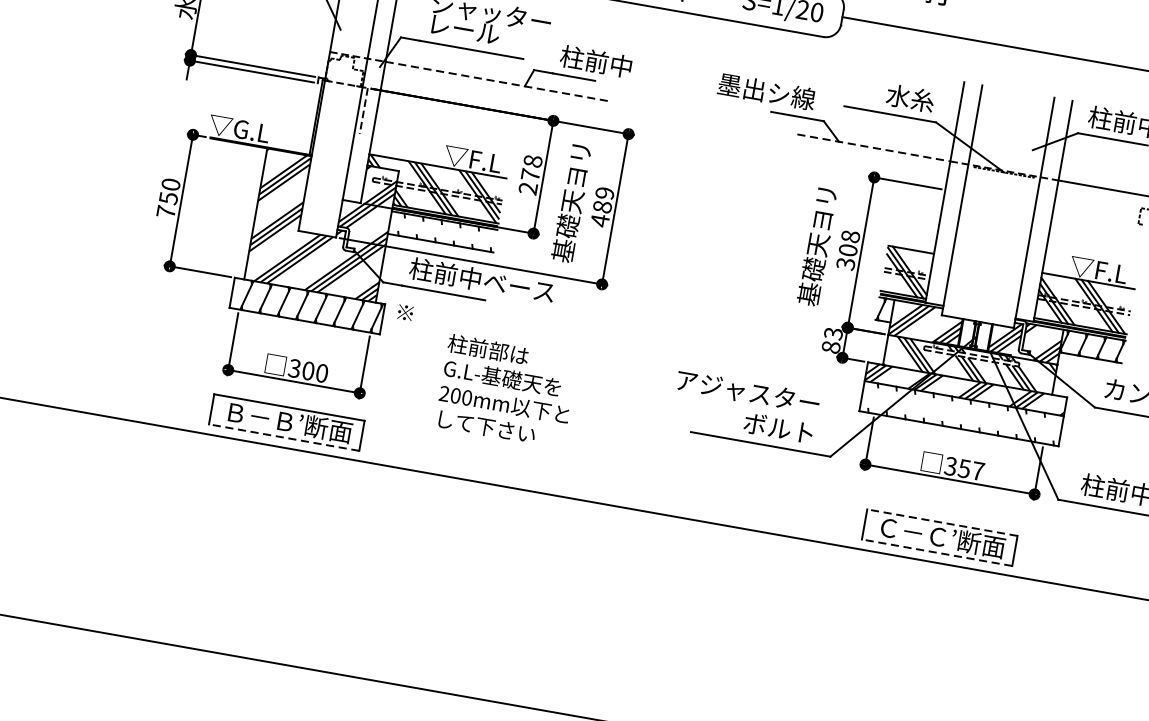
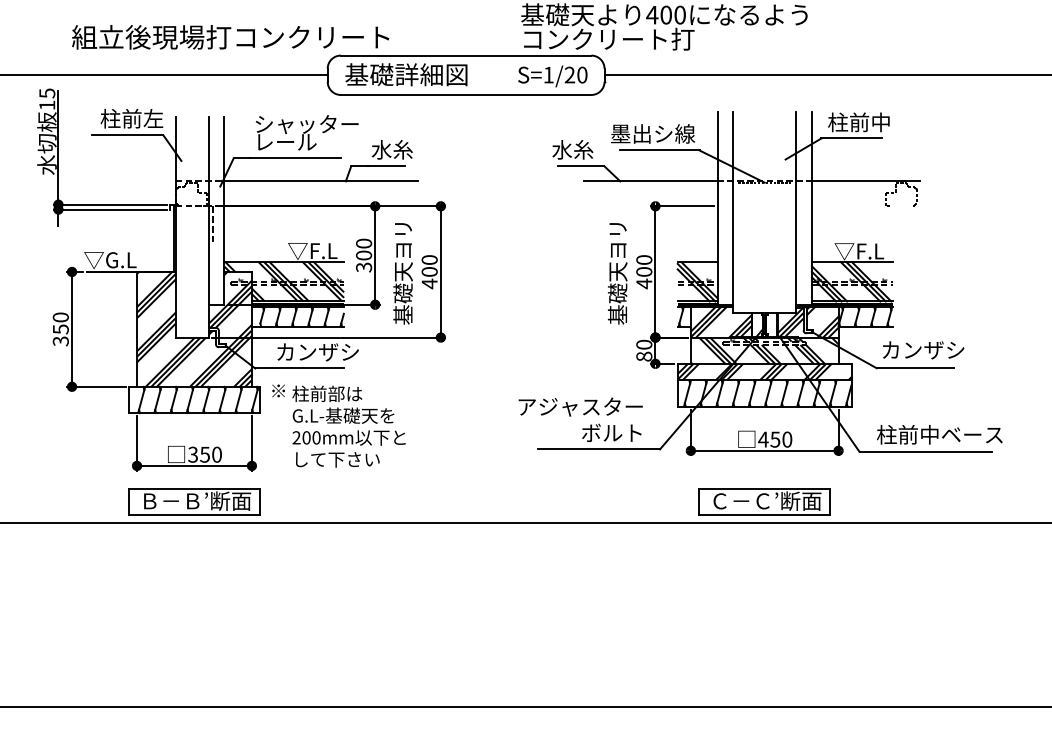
text: (596, 61) -> (402, 149), 柱前中 -> 水糸
line: (496, 81) -> (321, 181), dashed -> solid
text: (766, 91) -> (551, 149), 墨出シ線 -> 水糸
text: (886, 93) -> (653, 133), 水糸 -> 墨出シ線
line: (873, 148) -> (650, 181), dashed -> solid
text: (531, 175) -> (364, 255), 278 -> 300
text: (603, 199) -> (429, 265), 489 -> 400
text: (165, 212) -> (60, 341), 750 -> 350
hatch: (447, 232) -> (302, 316), added
text: (848, 251) -> (644, 272), 308 -> 400
text: (482, 279) -> (338, 351), 柱前中ベース -> カンザシ
text: (833, 333) -> (644, 344), 83 -> 80
text: (307, 370) -> (204, 454), 300 -> 350
text: (506, 391) -> (348, 426), moved
hatch: (964, 414) -> (767, 393), added
line: (284, 437) -> (194, 514), dashed -> solid
text: (964, 468) -> (775, 439), 357 -> 450
line: (942, 522) -> (764, 488), dashed -> solid
line: (936, 552) -> (764, 514), dashed -> solid

